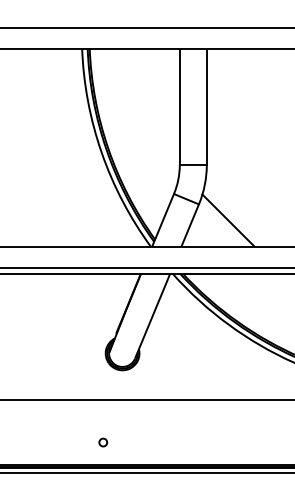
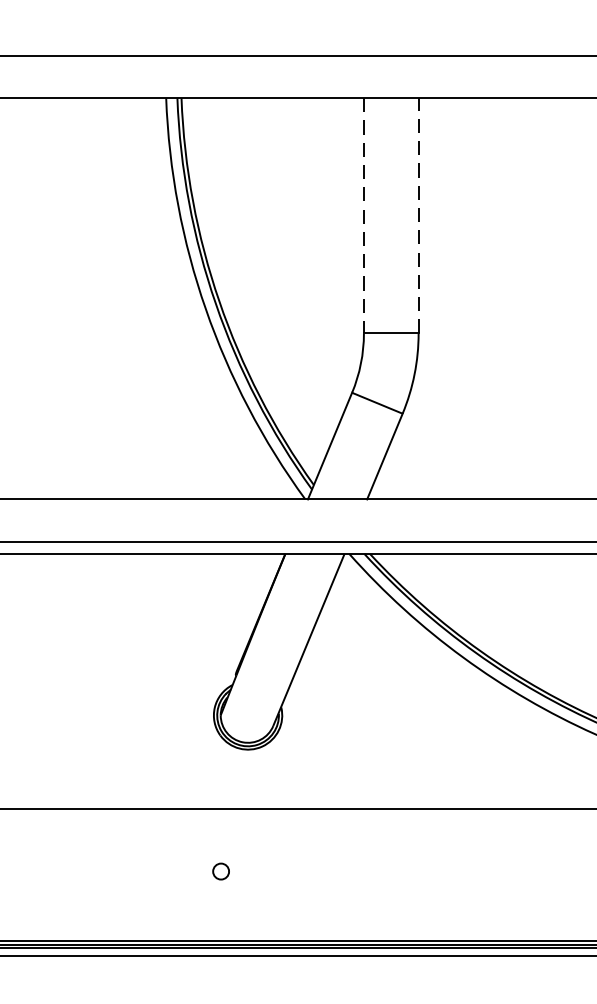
line: (206, 106) -> (417, 215), solid -> dashed
line: (179, 107) -> (363, 217), solid -> dashed
line: (228, 220) -> (462, 446), removed
circle: (103, 442) -> (221, 871), moved

